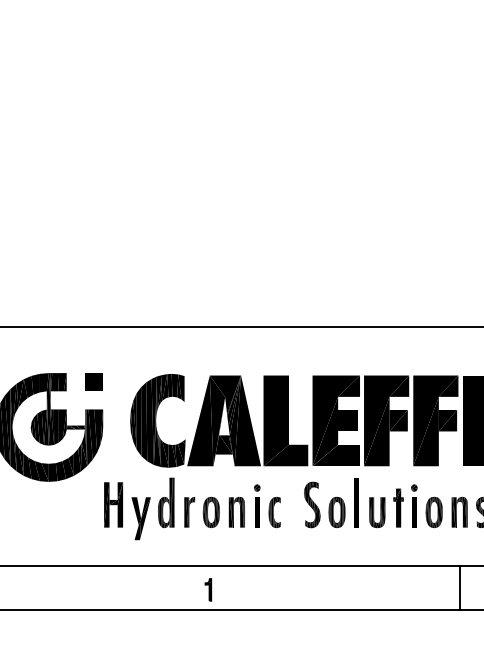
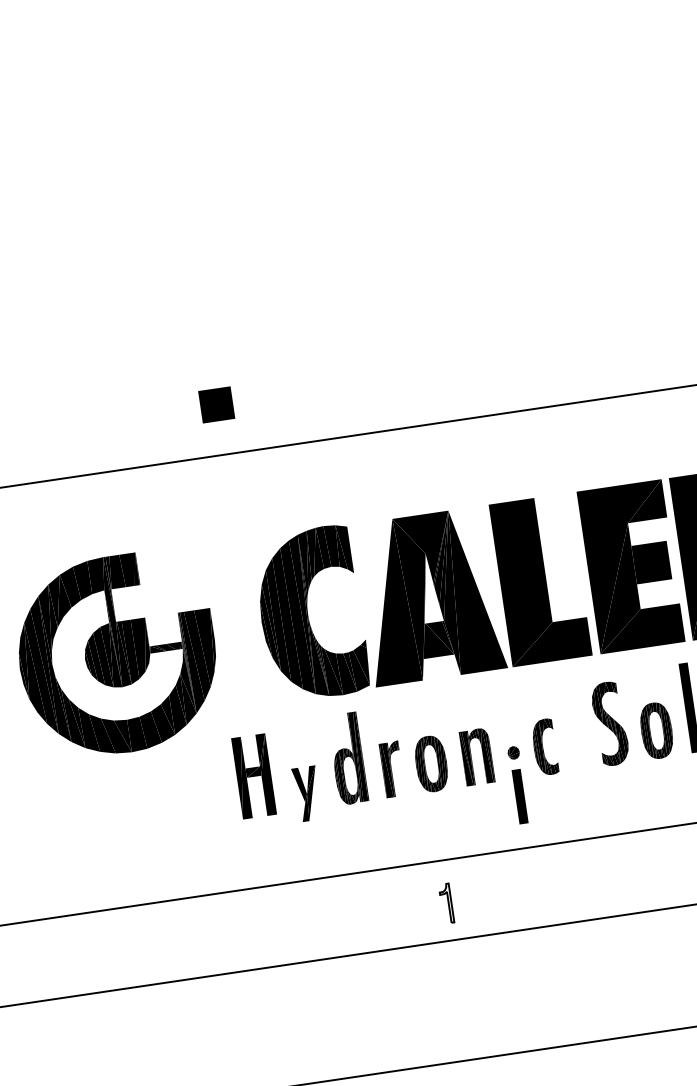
part: (93, 381) -> (215, 403), moved
part: (257, 505) -> (518, 784), moved
part: (140, 518) -> (305, 793), size x0.7

